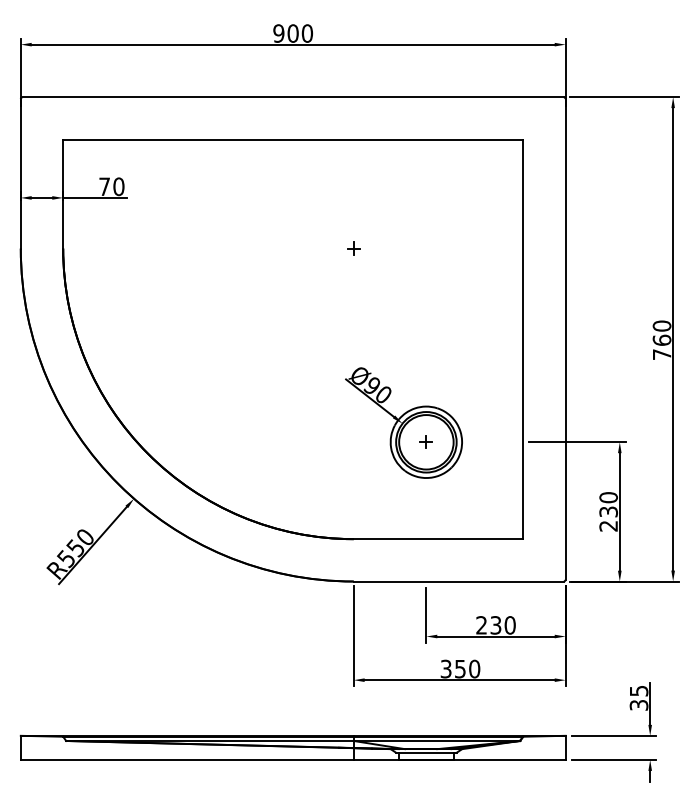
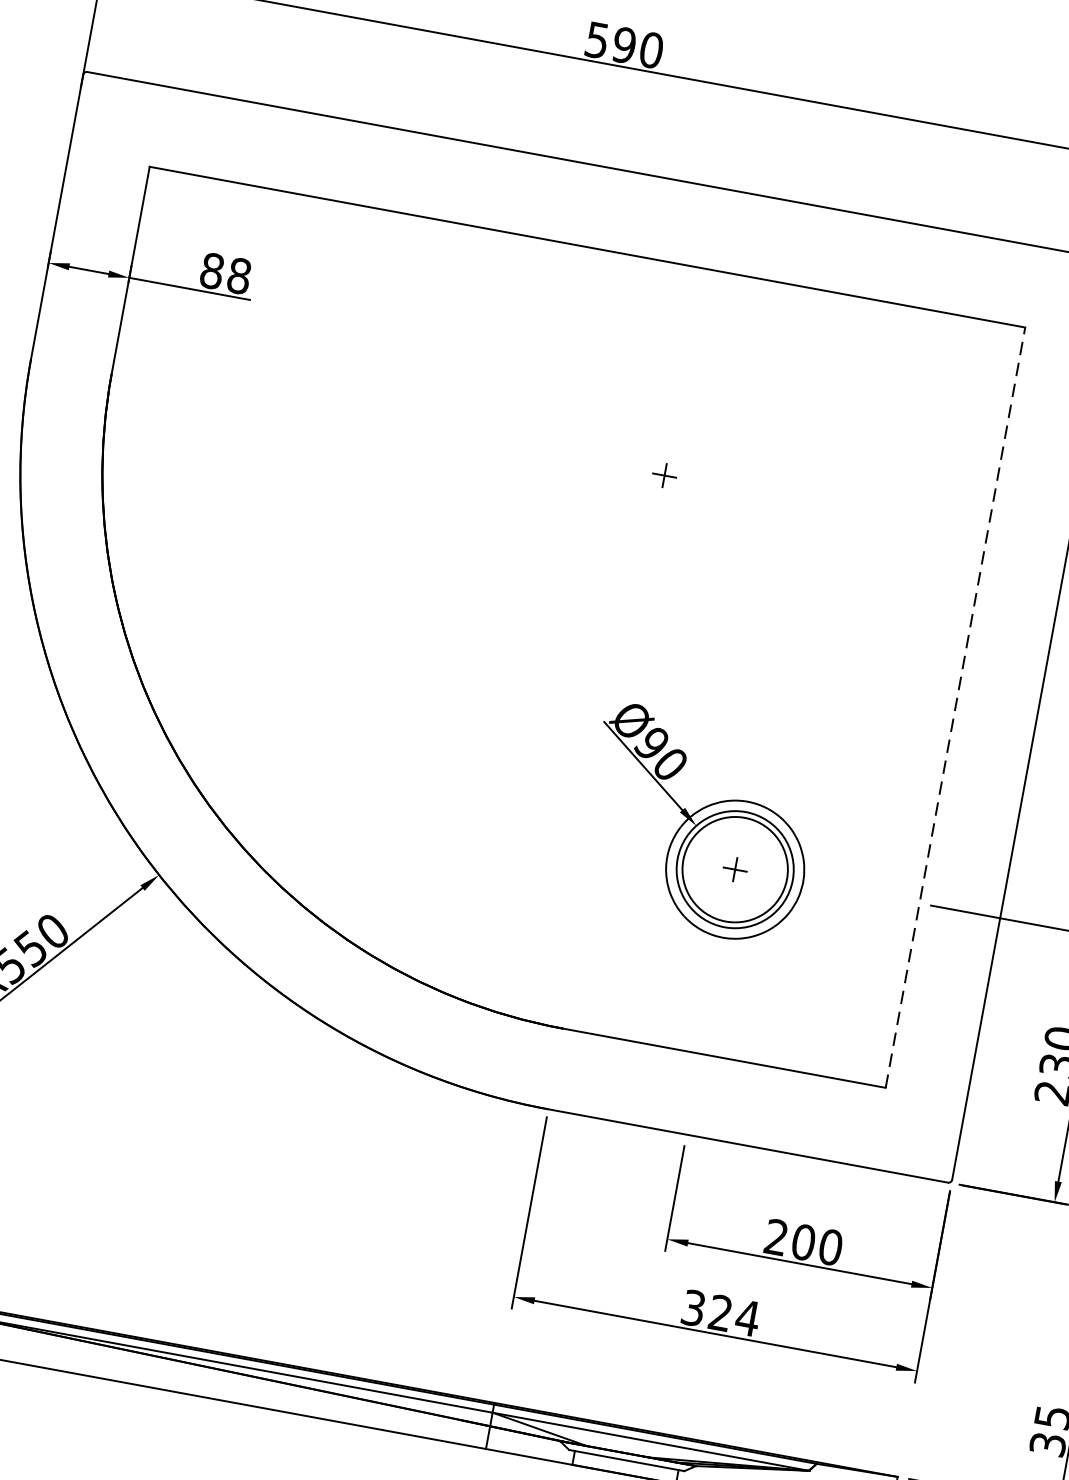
text: (285, 33) -> (609, 42), 900 -> 590
text: (111, 186) -> (225, 272), 70 -> 88
line: (523, 339) -> (955, 707), solid -> dashed
text: (495, 625) -> (802, 1242), 230 -> 200
text: (467, 668) -> (734, 1314), 350 -> 324

